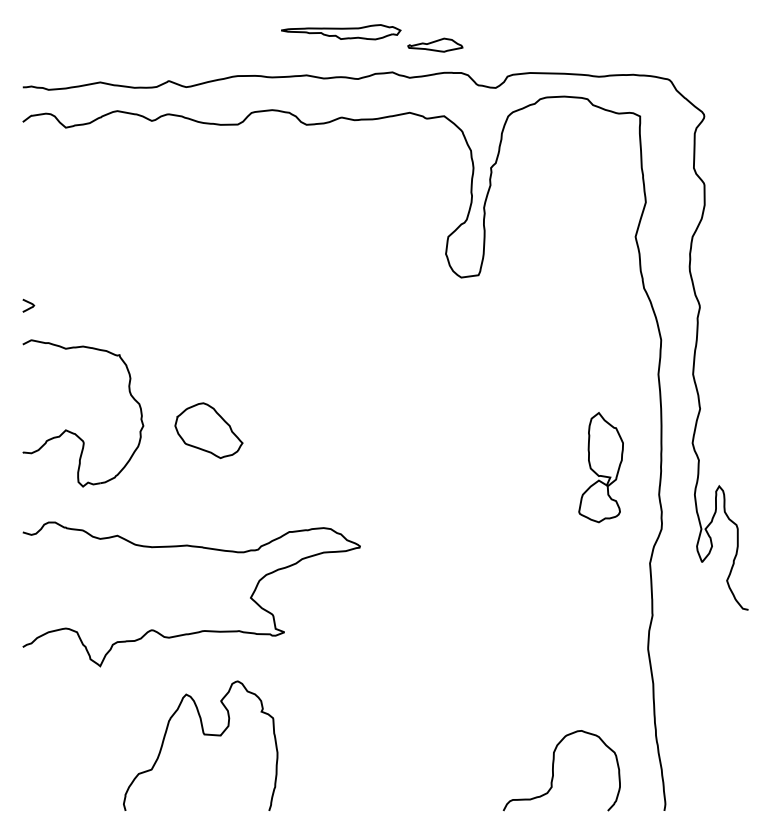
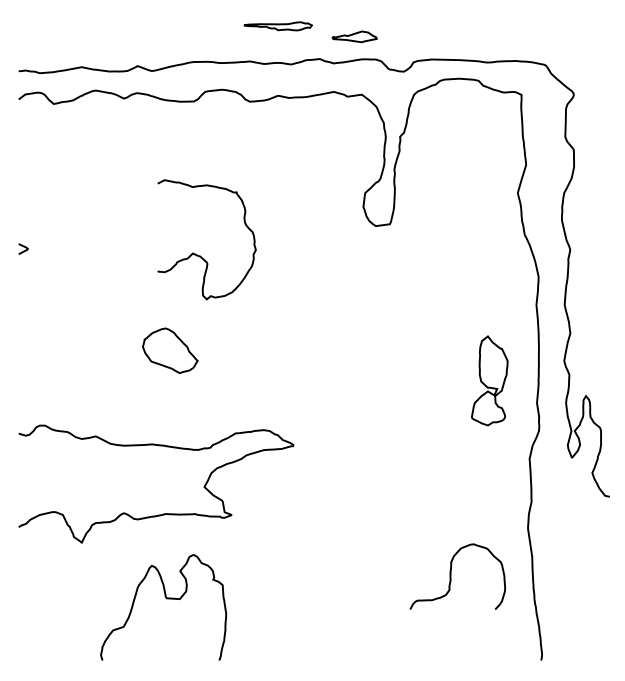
part: (341, 32) -> (278, 26), size x0.7
part: (75, 432) -> (200, 255), moved
curve: (554, 770) -> (451, 576), moved

